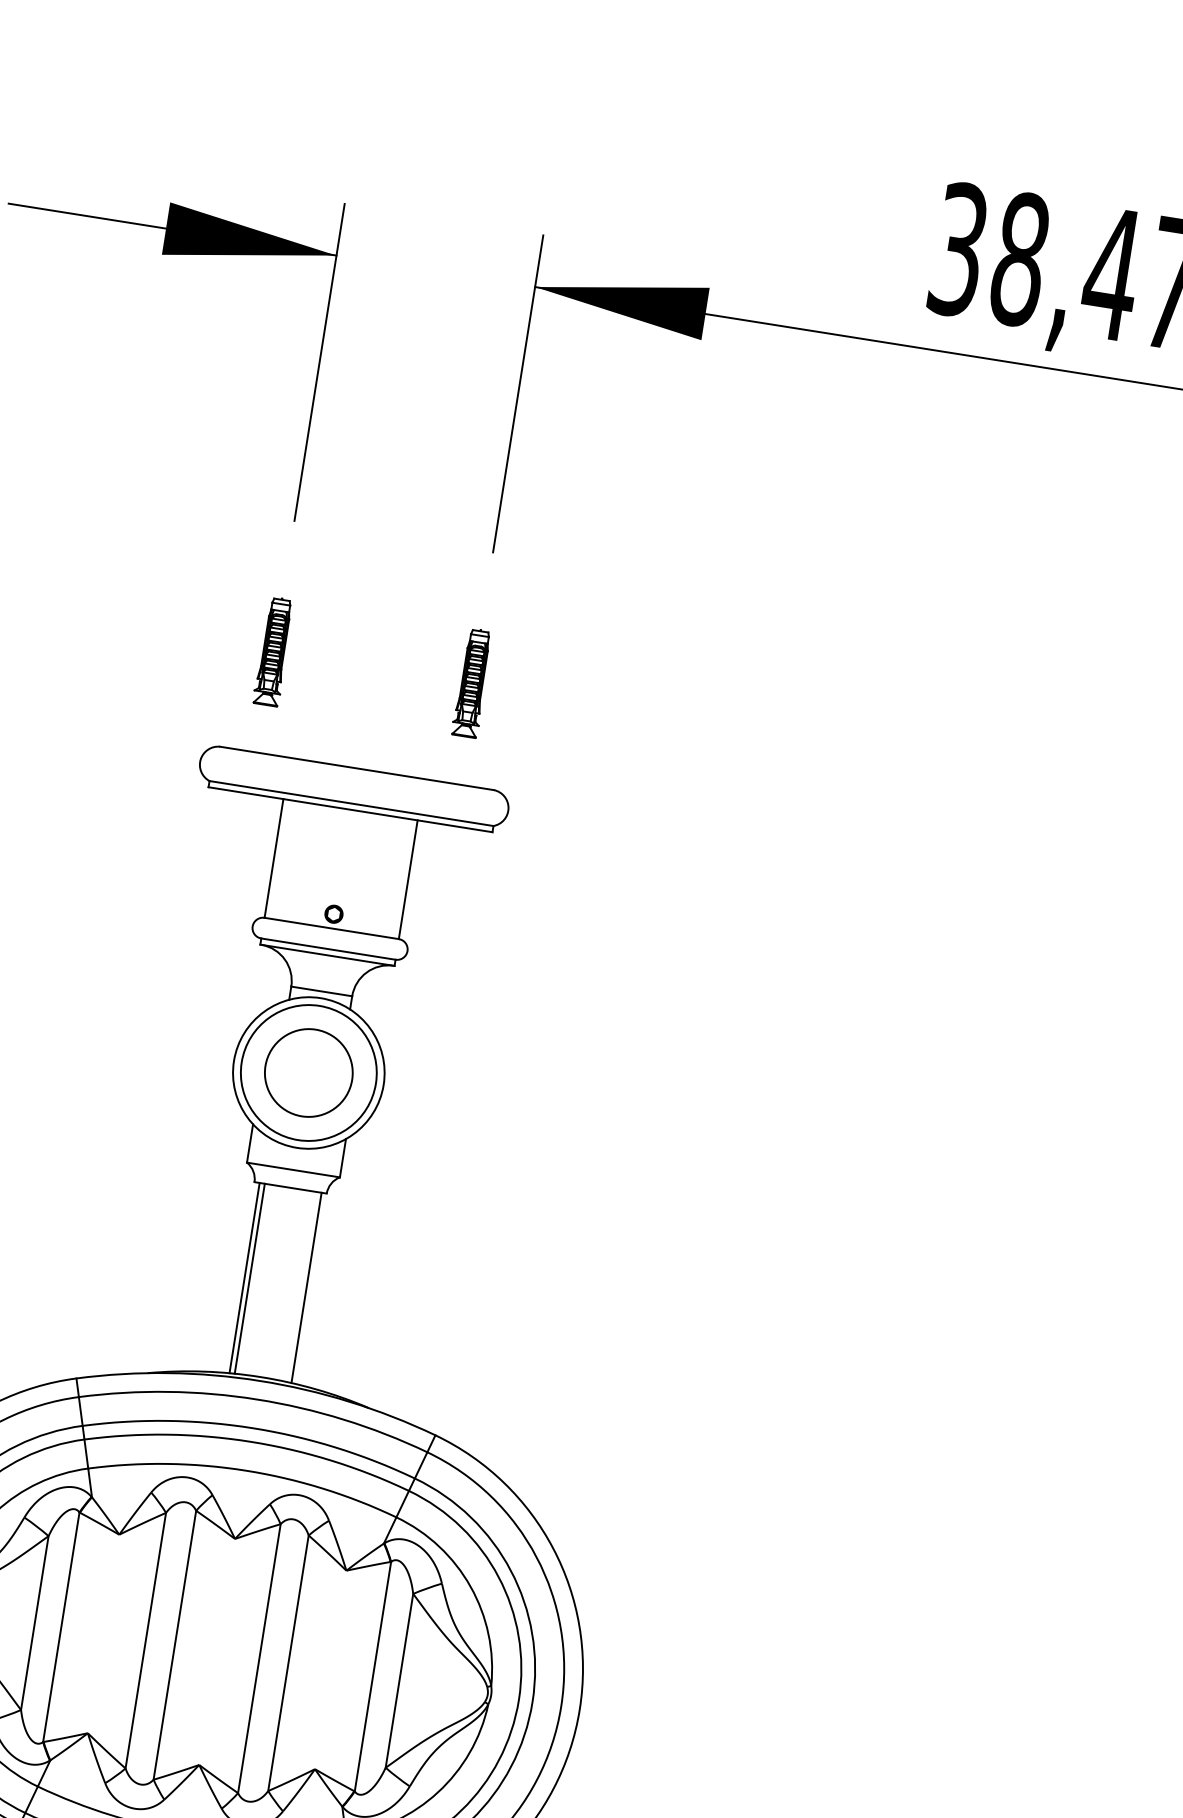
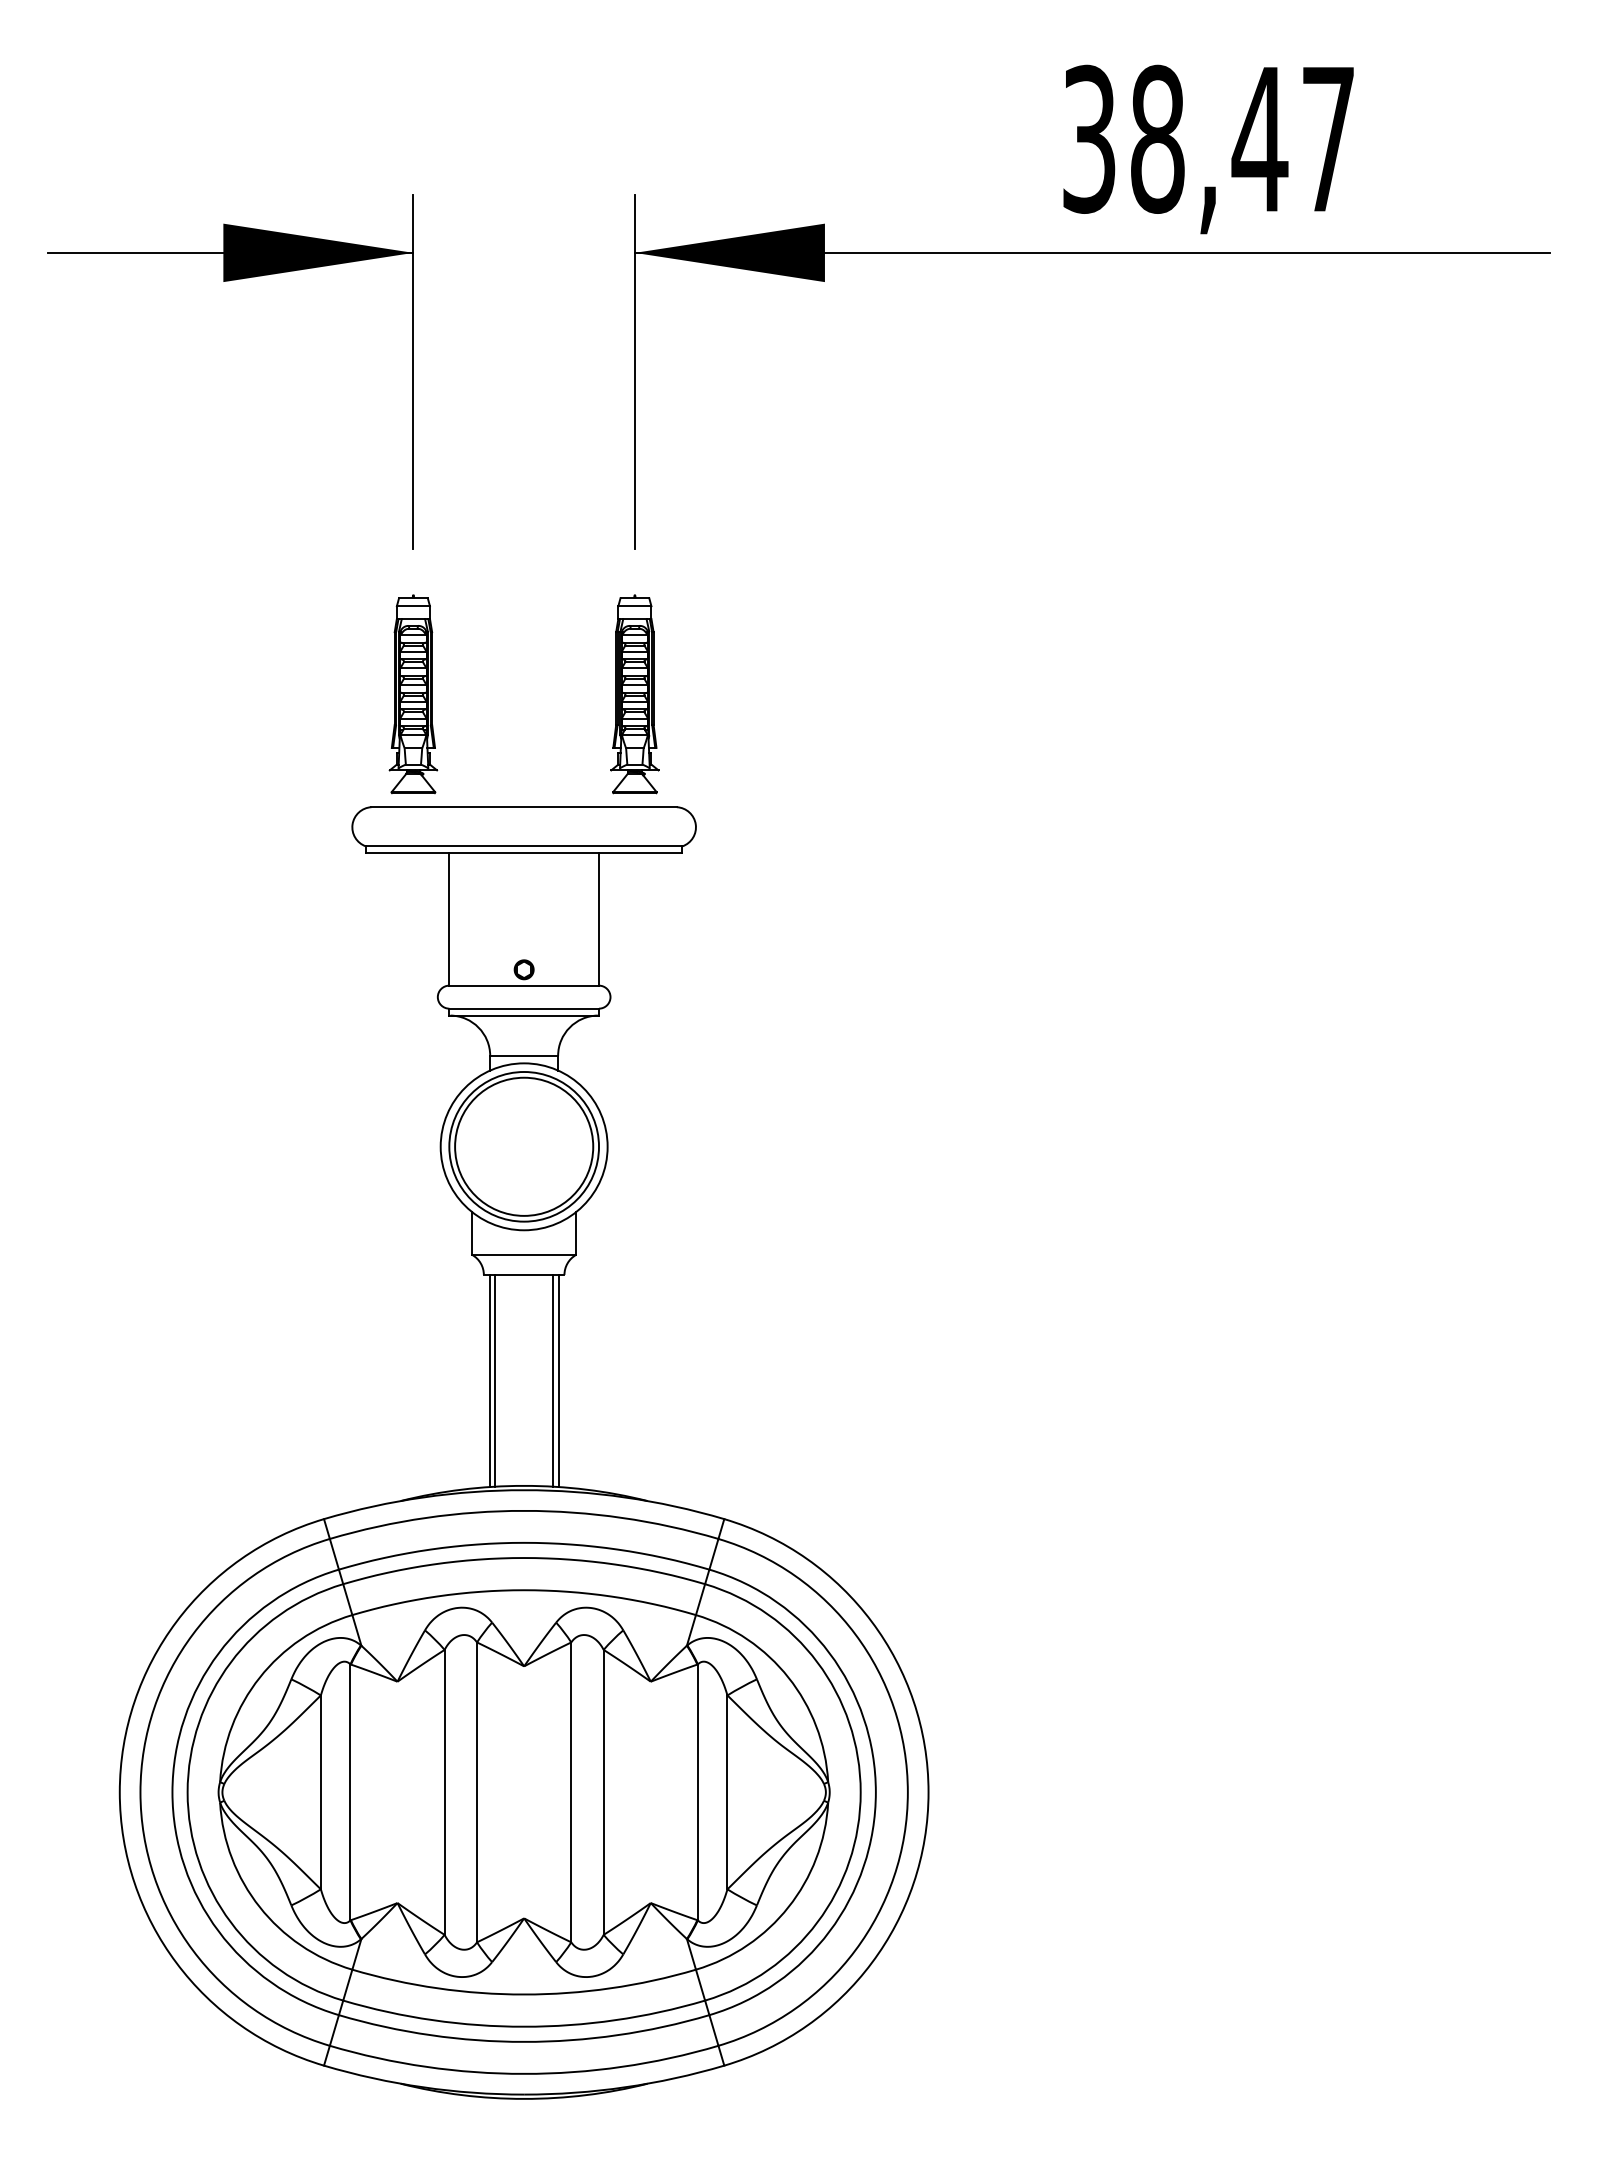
part: (273, 651) -> (413, 694), size x1.67
part: (472, 683) -> (634, 694), size x1.67
circle: (309, 1072) -> (524, 1146), size x1.43
line: (301, 1286) -> (552, 1380), added

